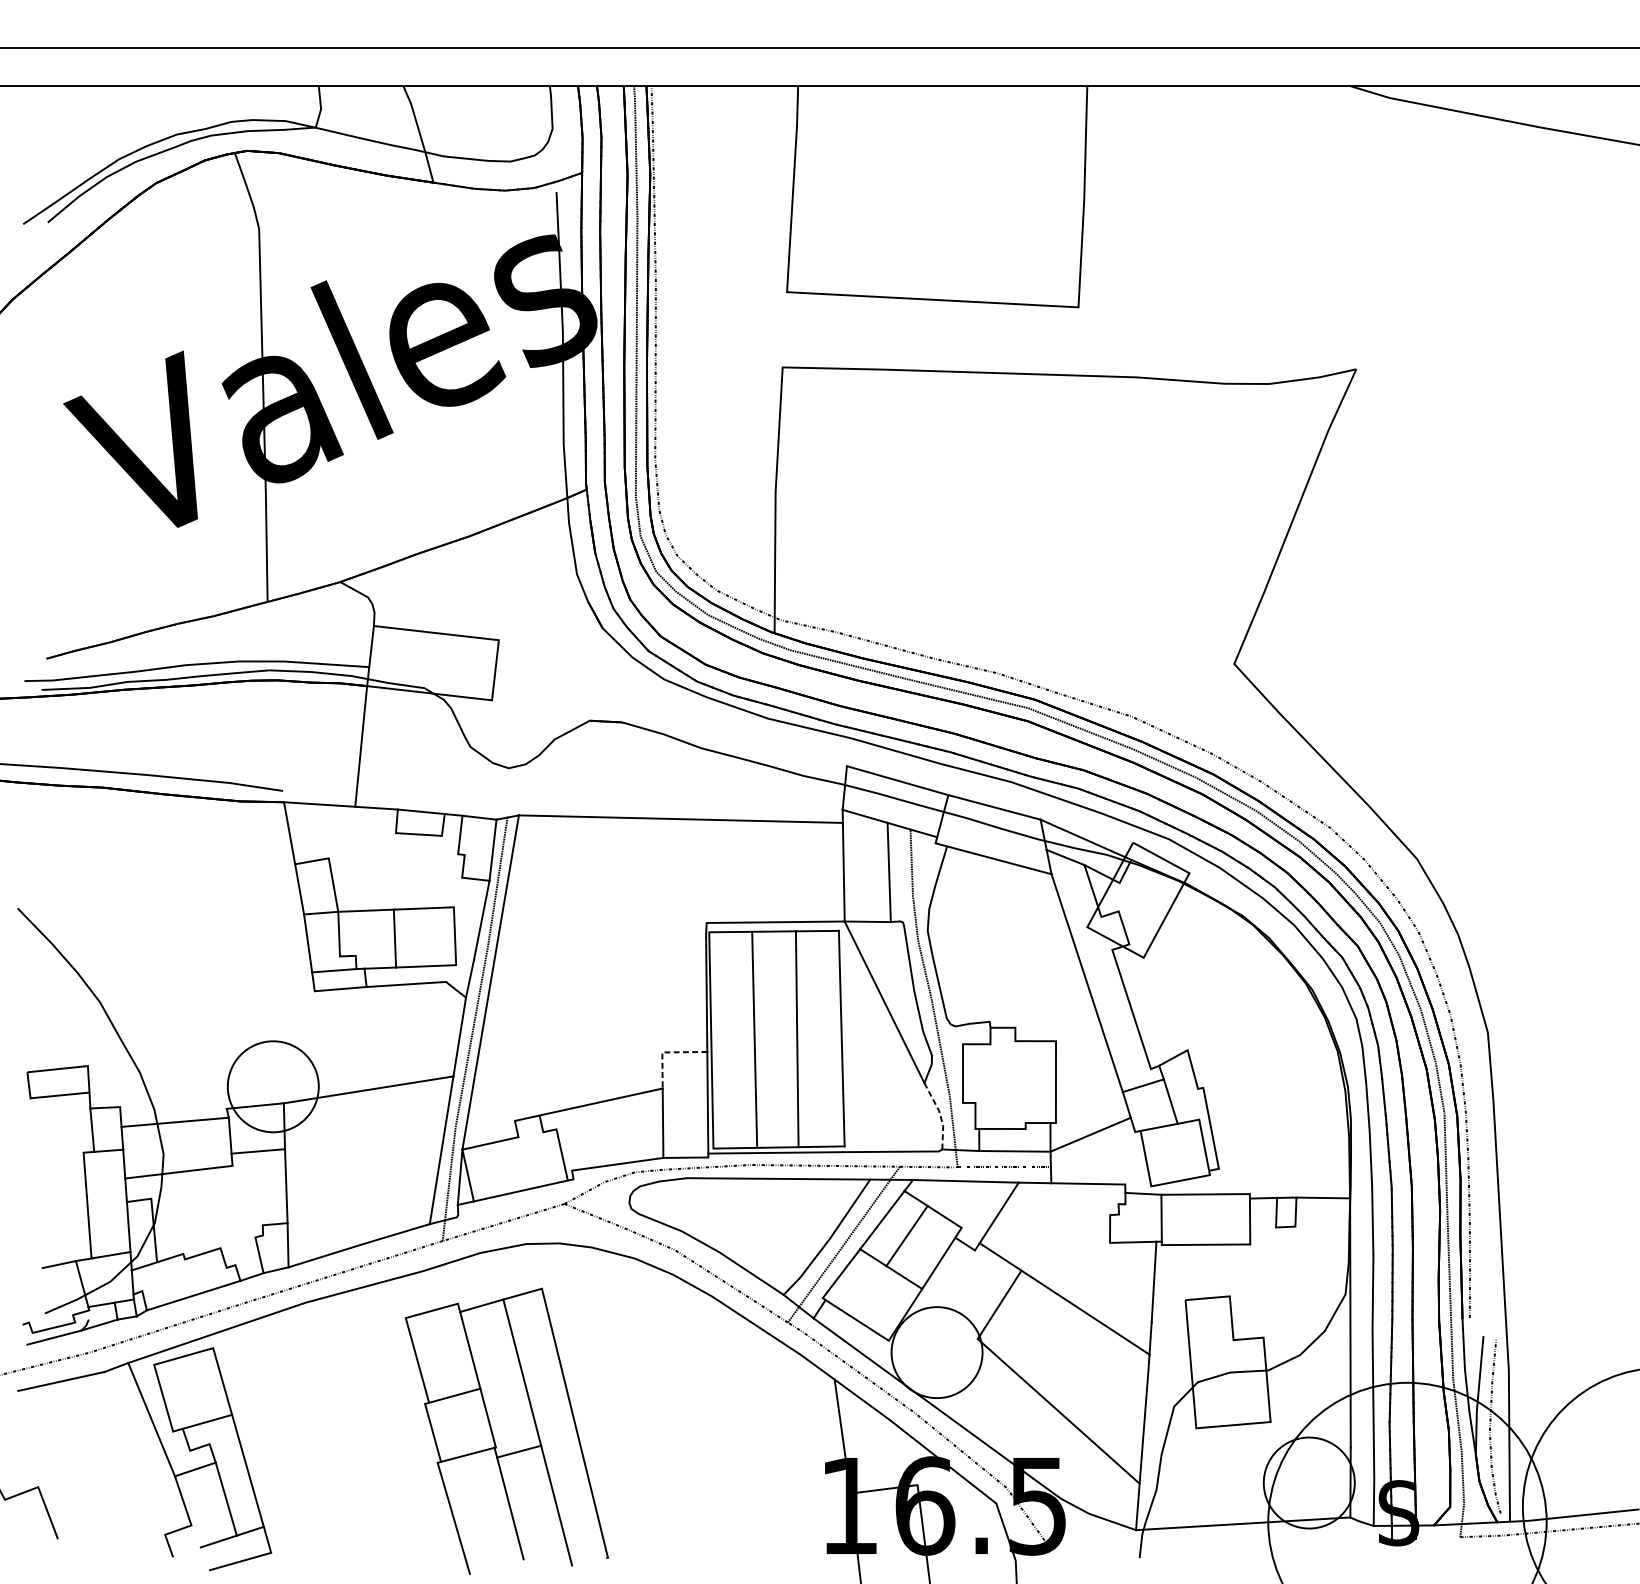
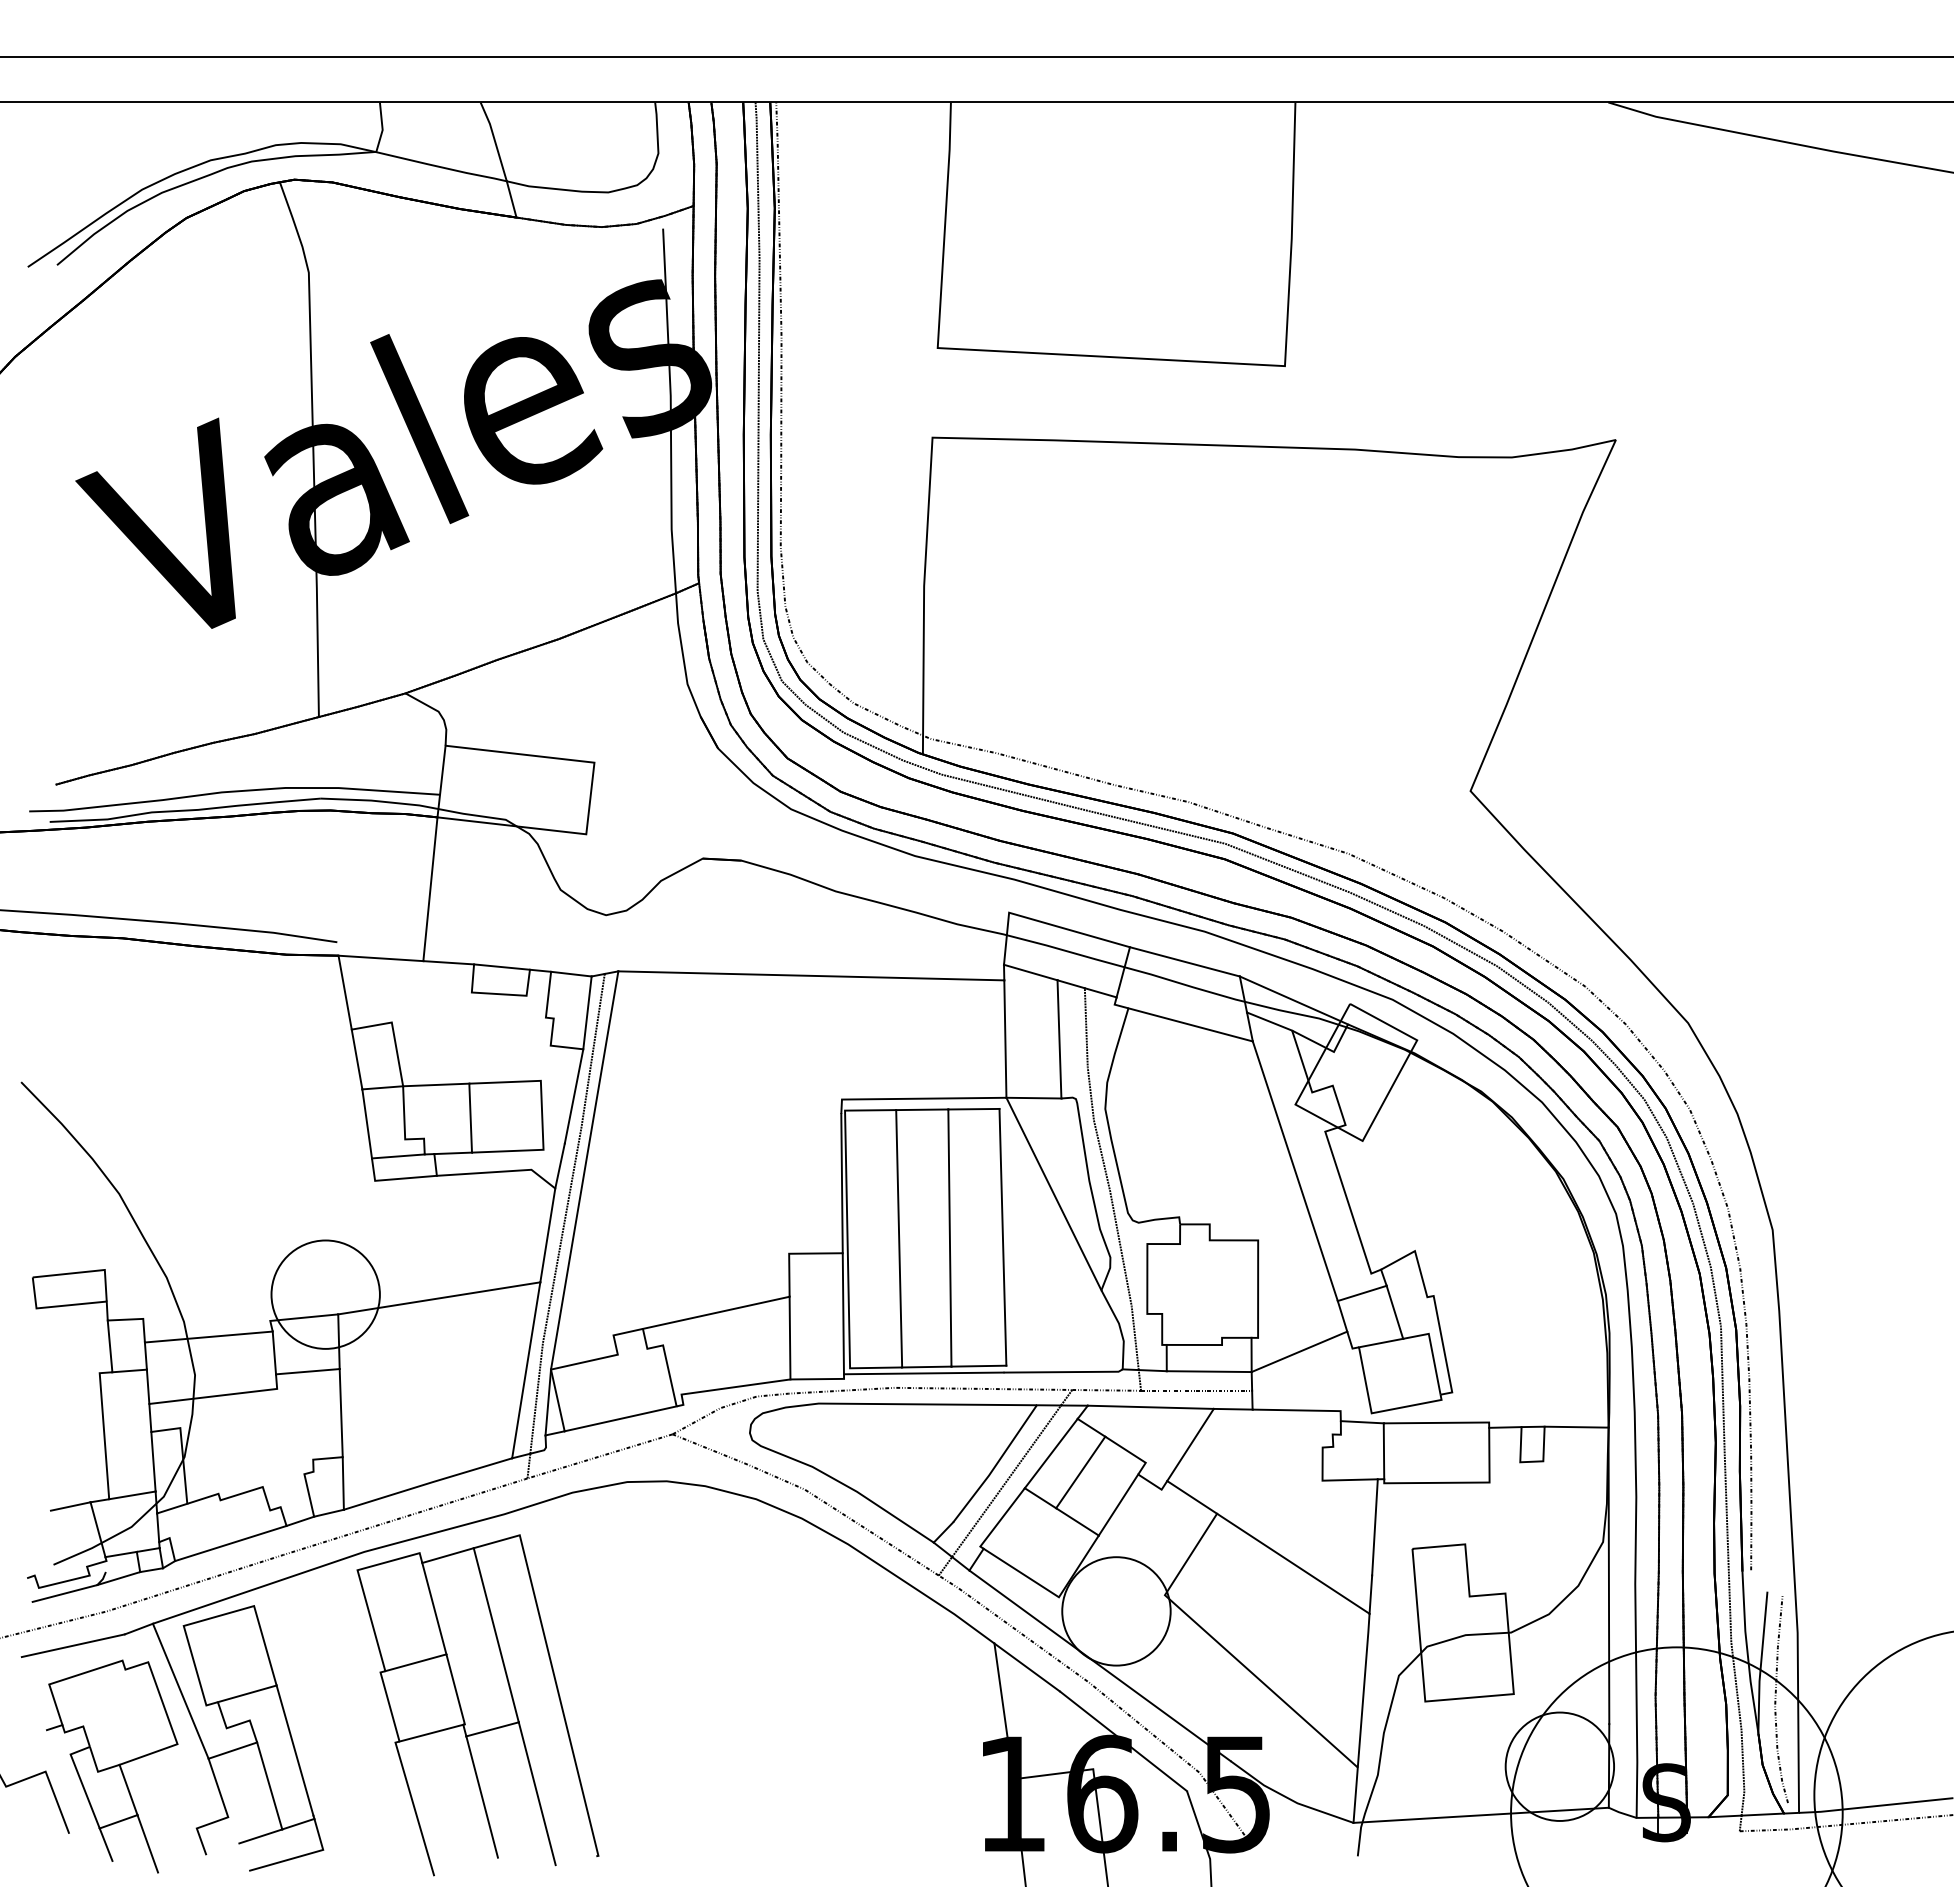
line: (666, 1052) -> (794, 1253), dashed -> solid
line: (940, 1115) -> (1120, 1328), dashed -> solid
part: (506, 1431) -> (477, 1705), moved
part: (94, 1482) -> (112, 1766), added

